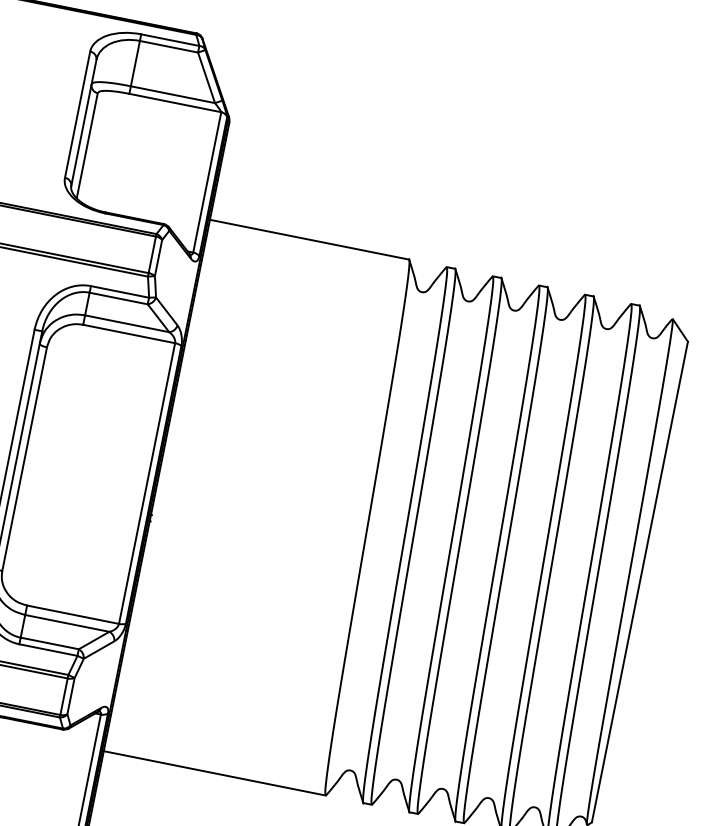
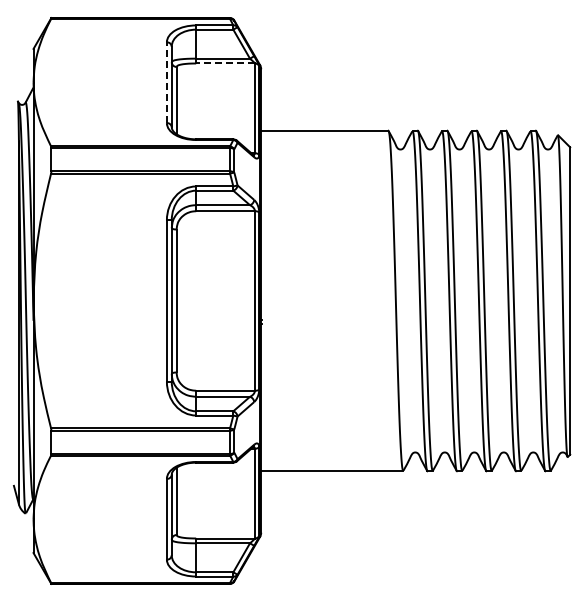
line: (175, 103) -> (225, 63), solid -> dashed
line: (77, 114) -> (166, 82), solid -> dashed

